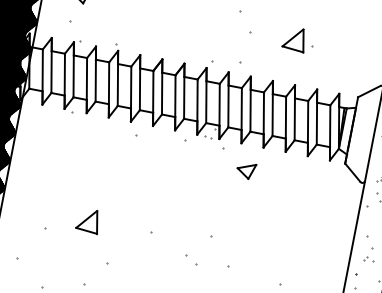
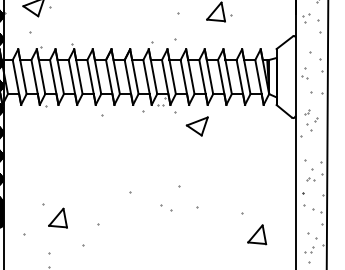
part: (245, 170) -> (196, 126), size x1.43
part: (88, 219) -> (57, 217), moved

